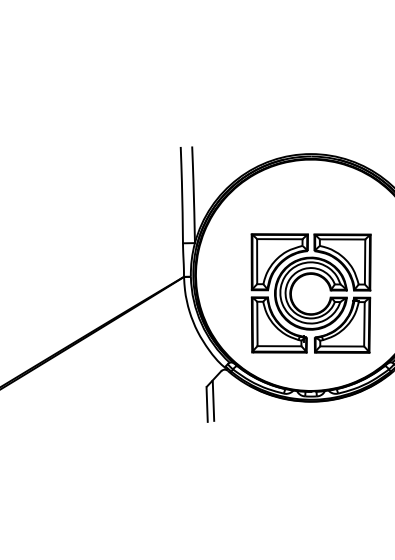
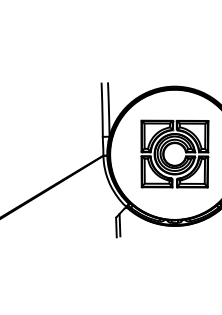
part: (308, 276) -> (173, 144), moved

